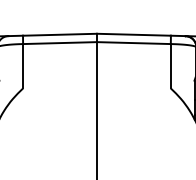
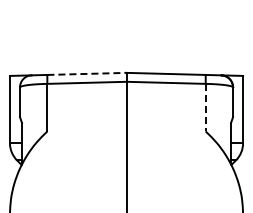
line: (59, 34) -> (86, 73), solid -> dashed
line: (170, 66) -> (205, 107), solid -> dashed

